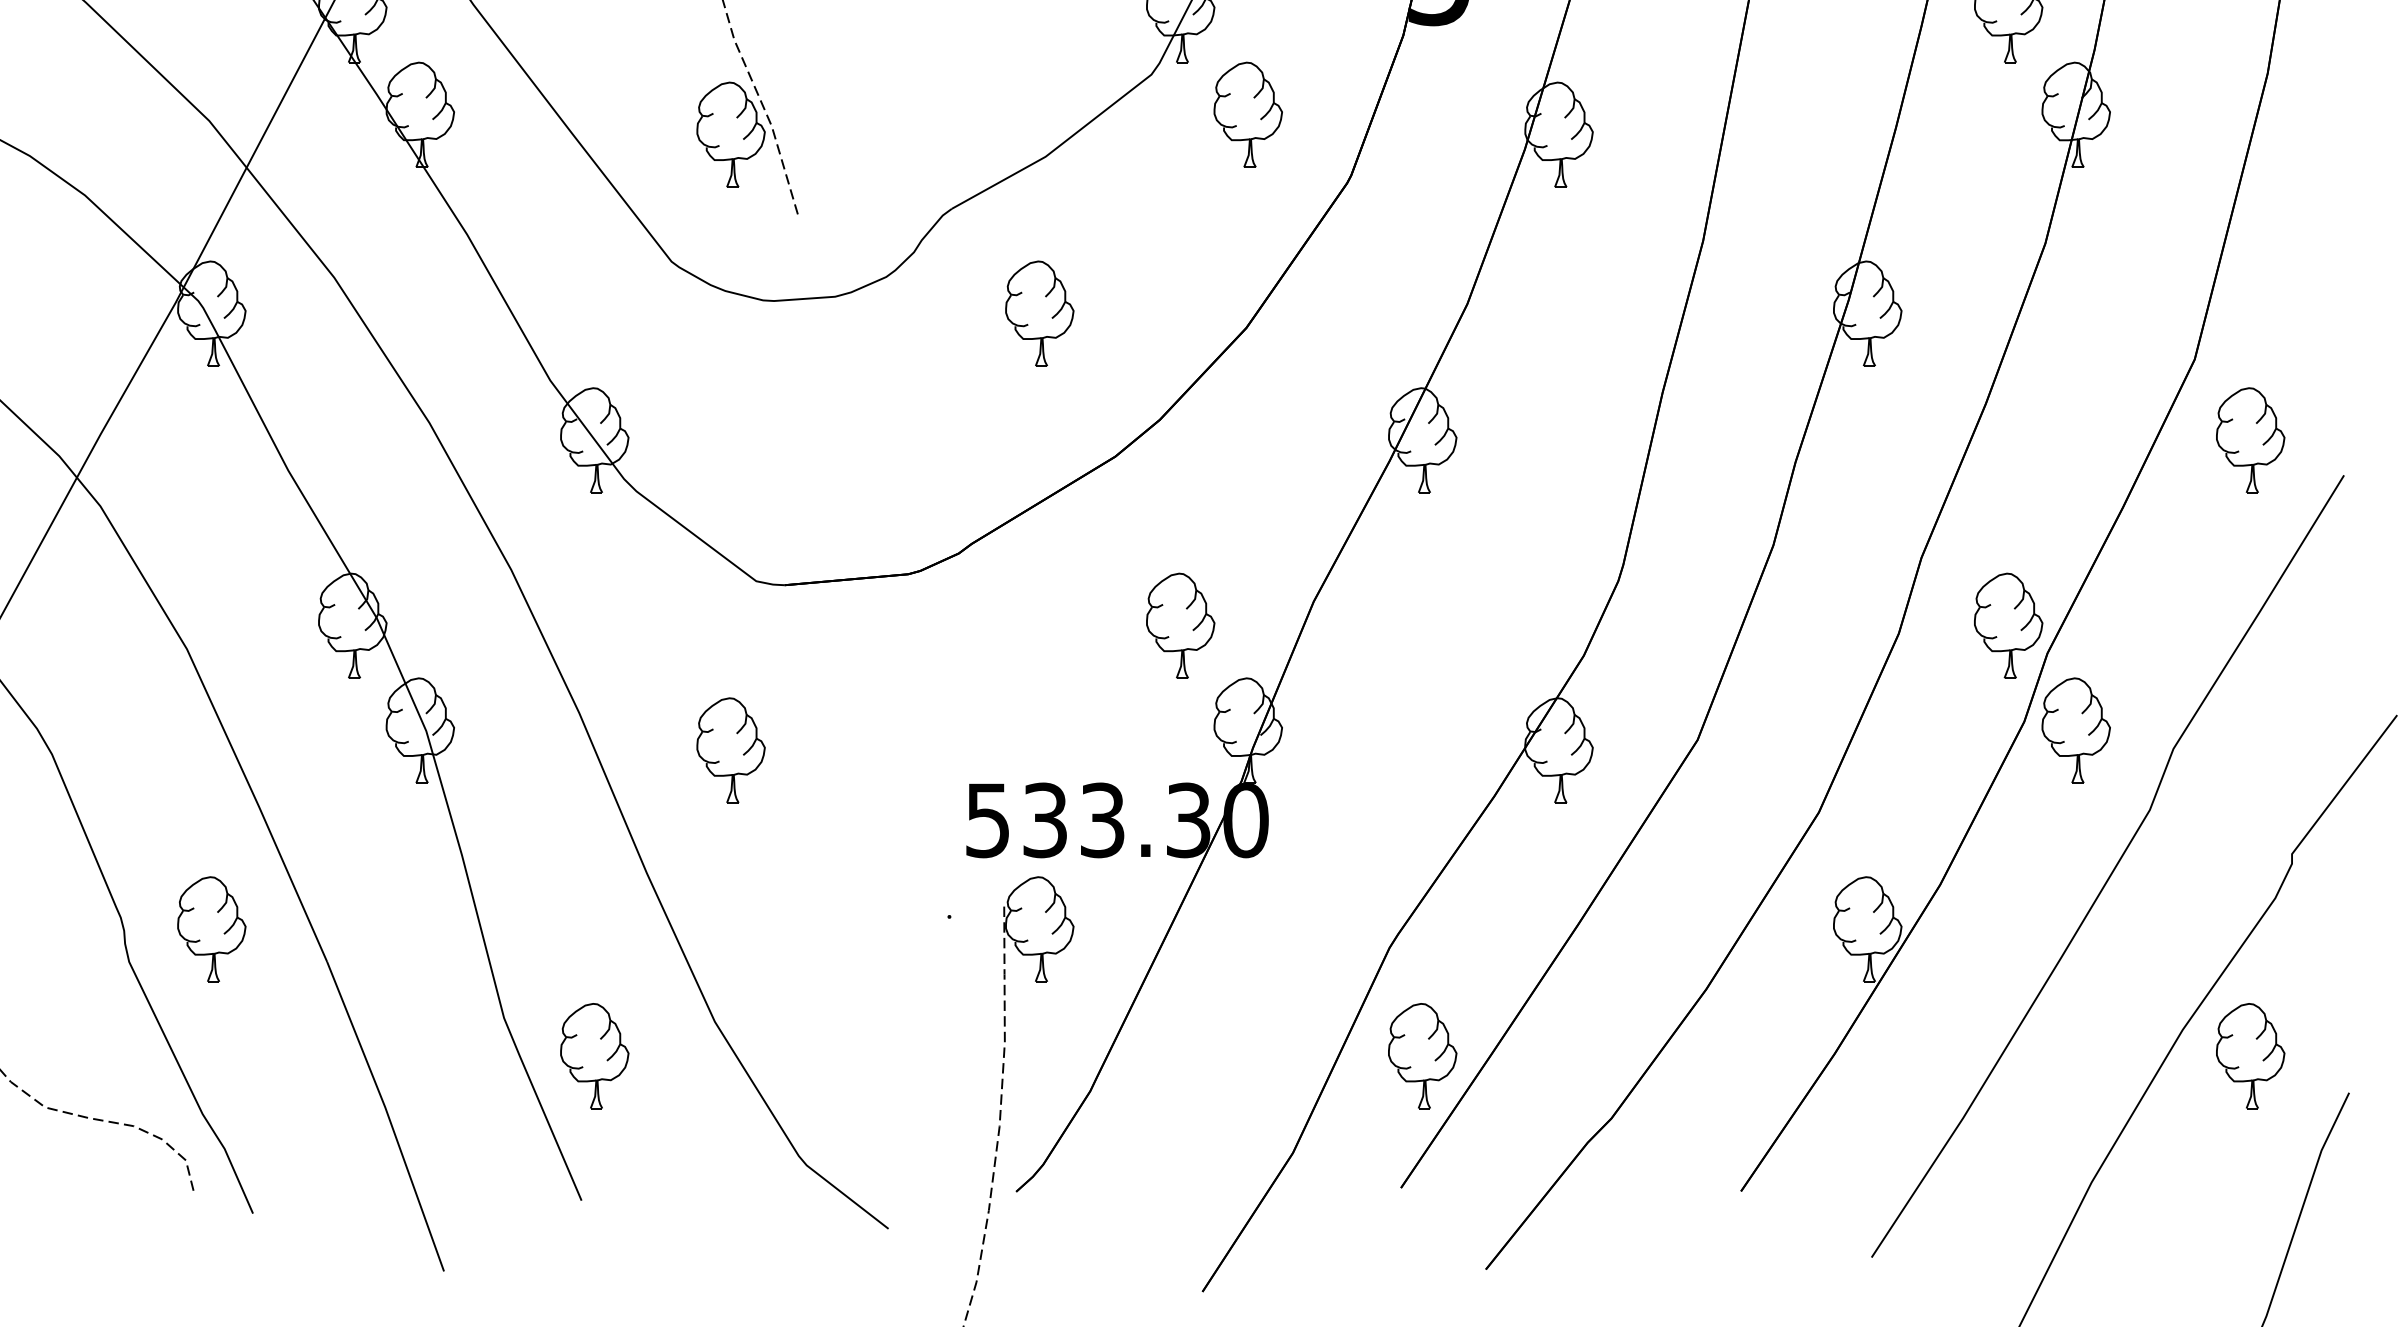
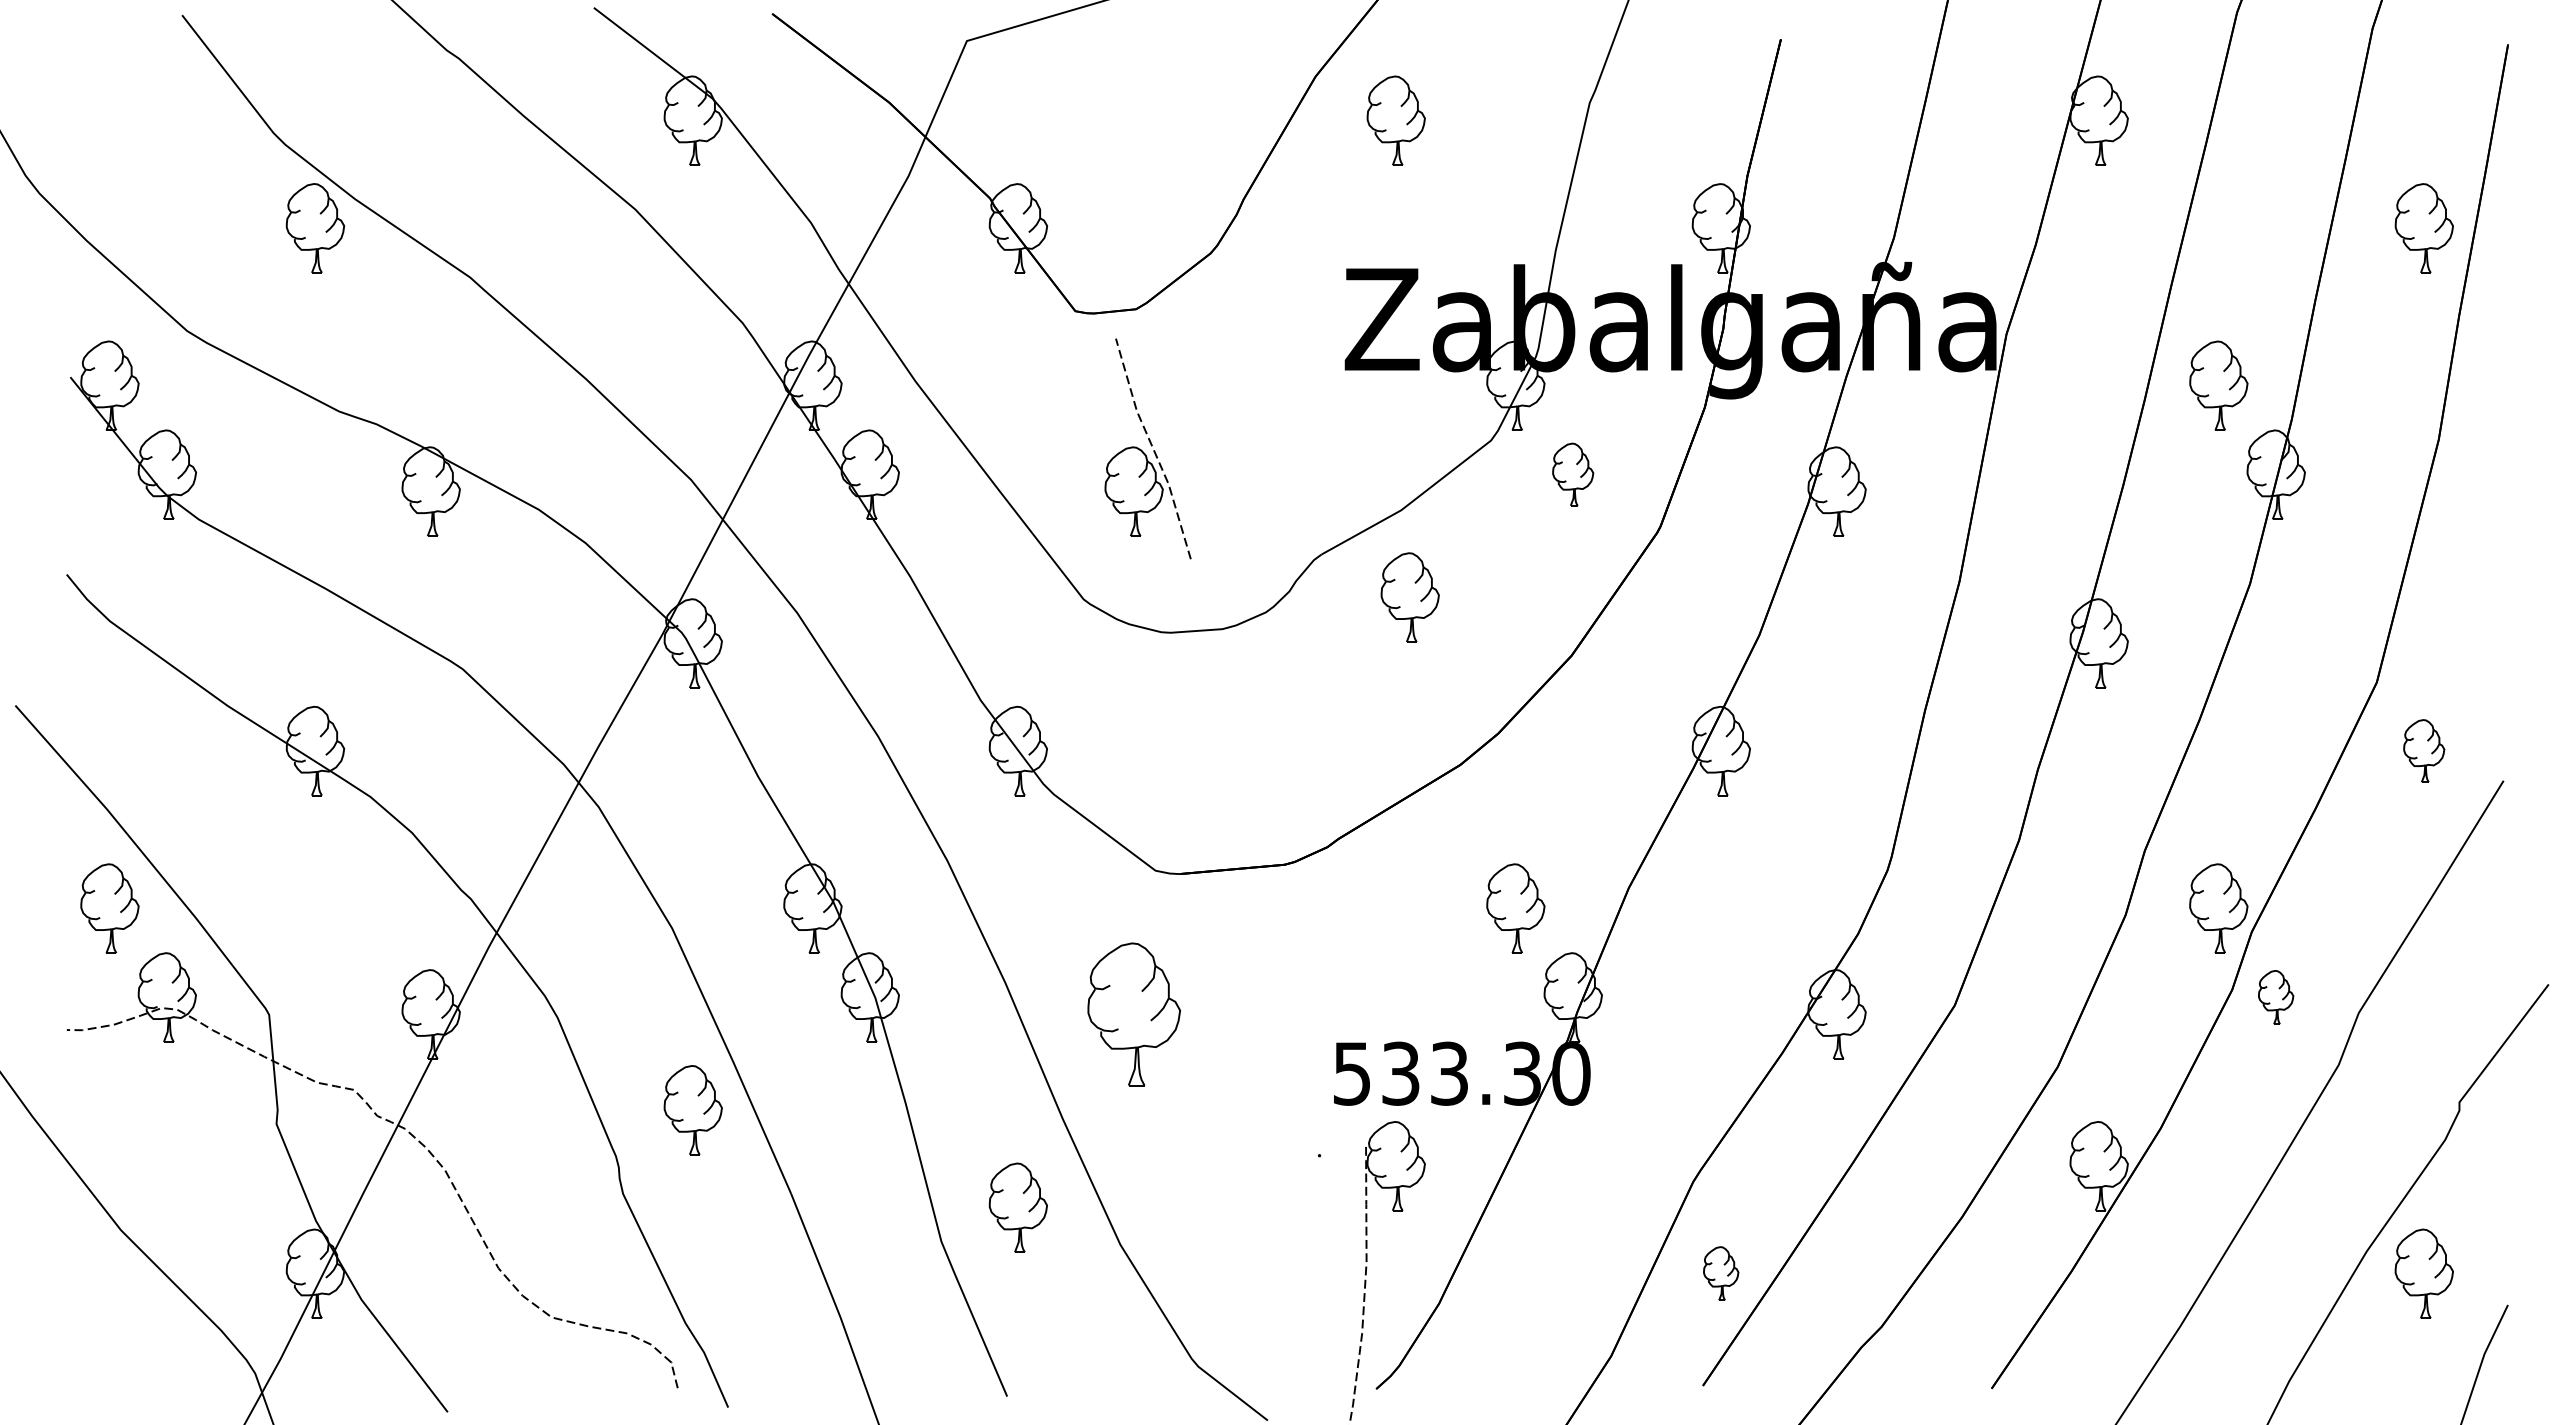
part: (1247, 114) -> (1572, 474), size x0.7
part: (1038, 313) -> (1409, 597), moved
part: (2249, 439) -> (2423, 750), size x0.7
part: (2075, 730) -> (2275, 997), size x0.6
part: (730, 750) -> (1133, 1014), size x1.6
part: (210, 929) -> (692, 1110), moved
part: (593, 1055) -> (1017, 1207), moved
part: (1421, 1055) -> (1720, 1273), size x0.6

